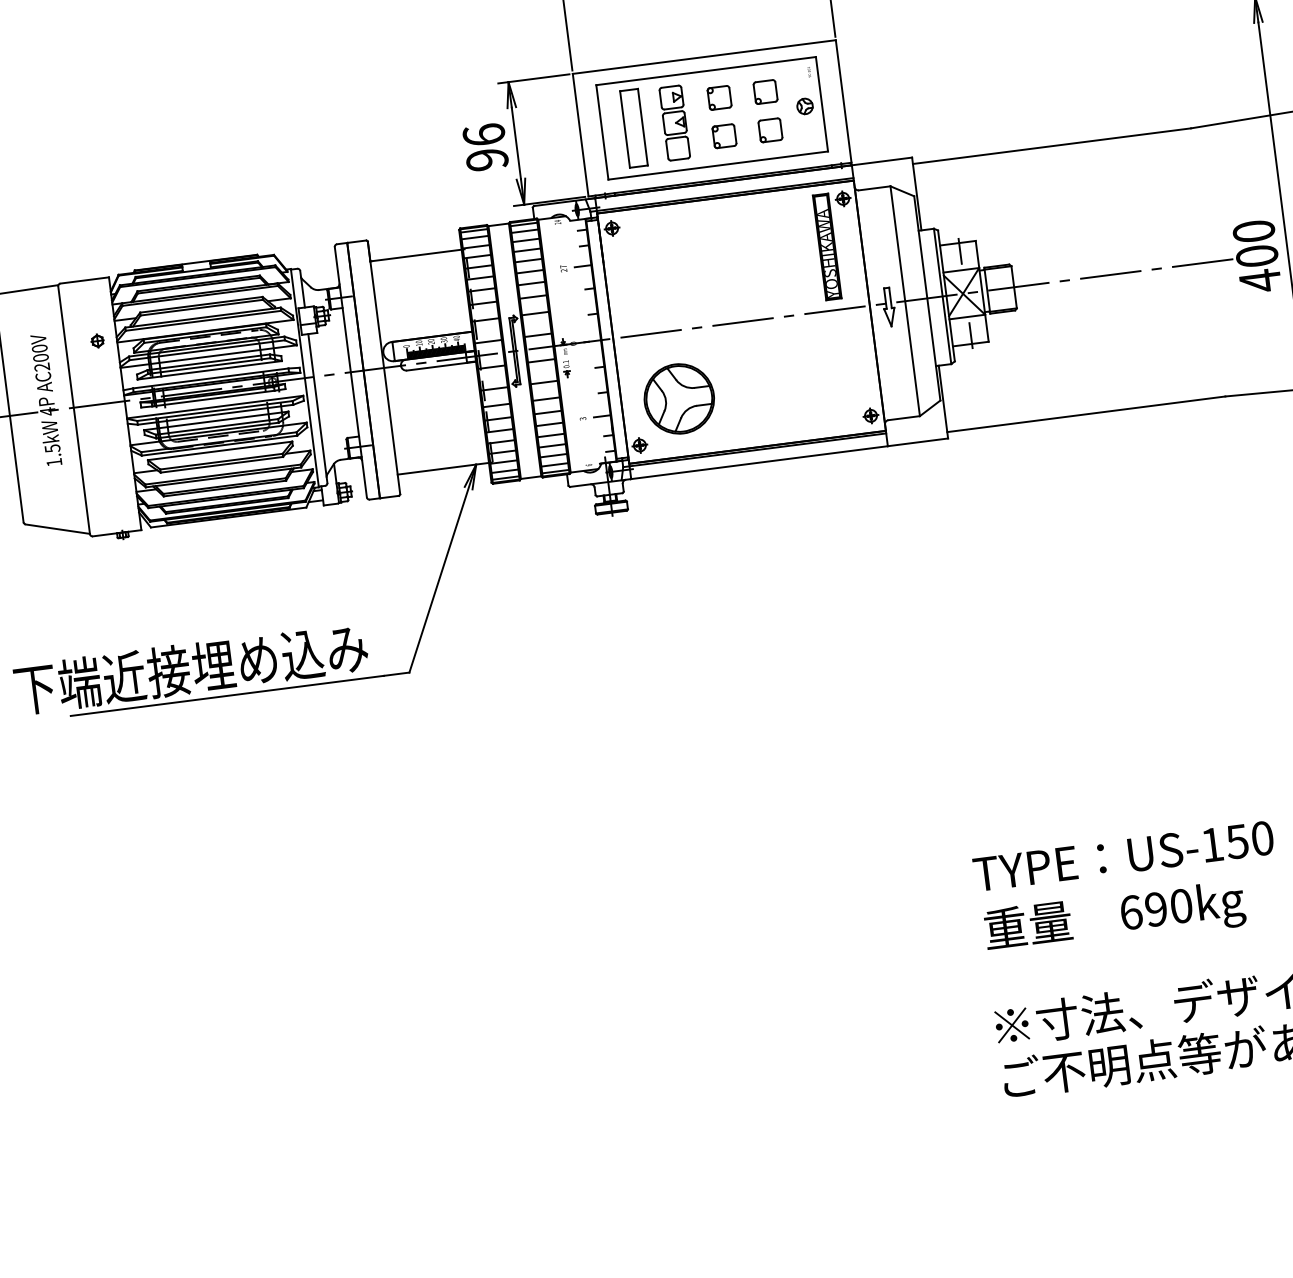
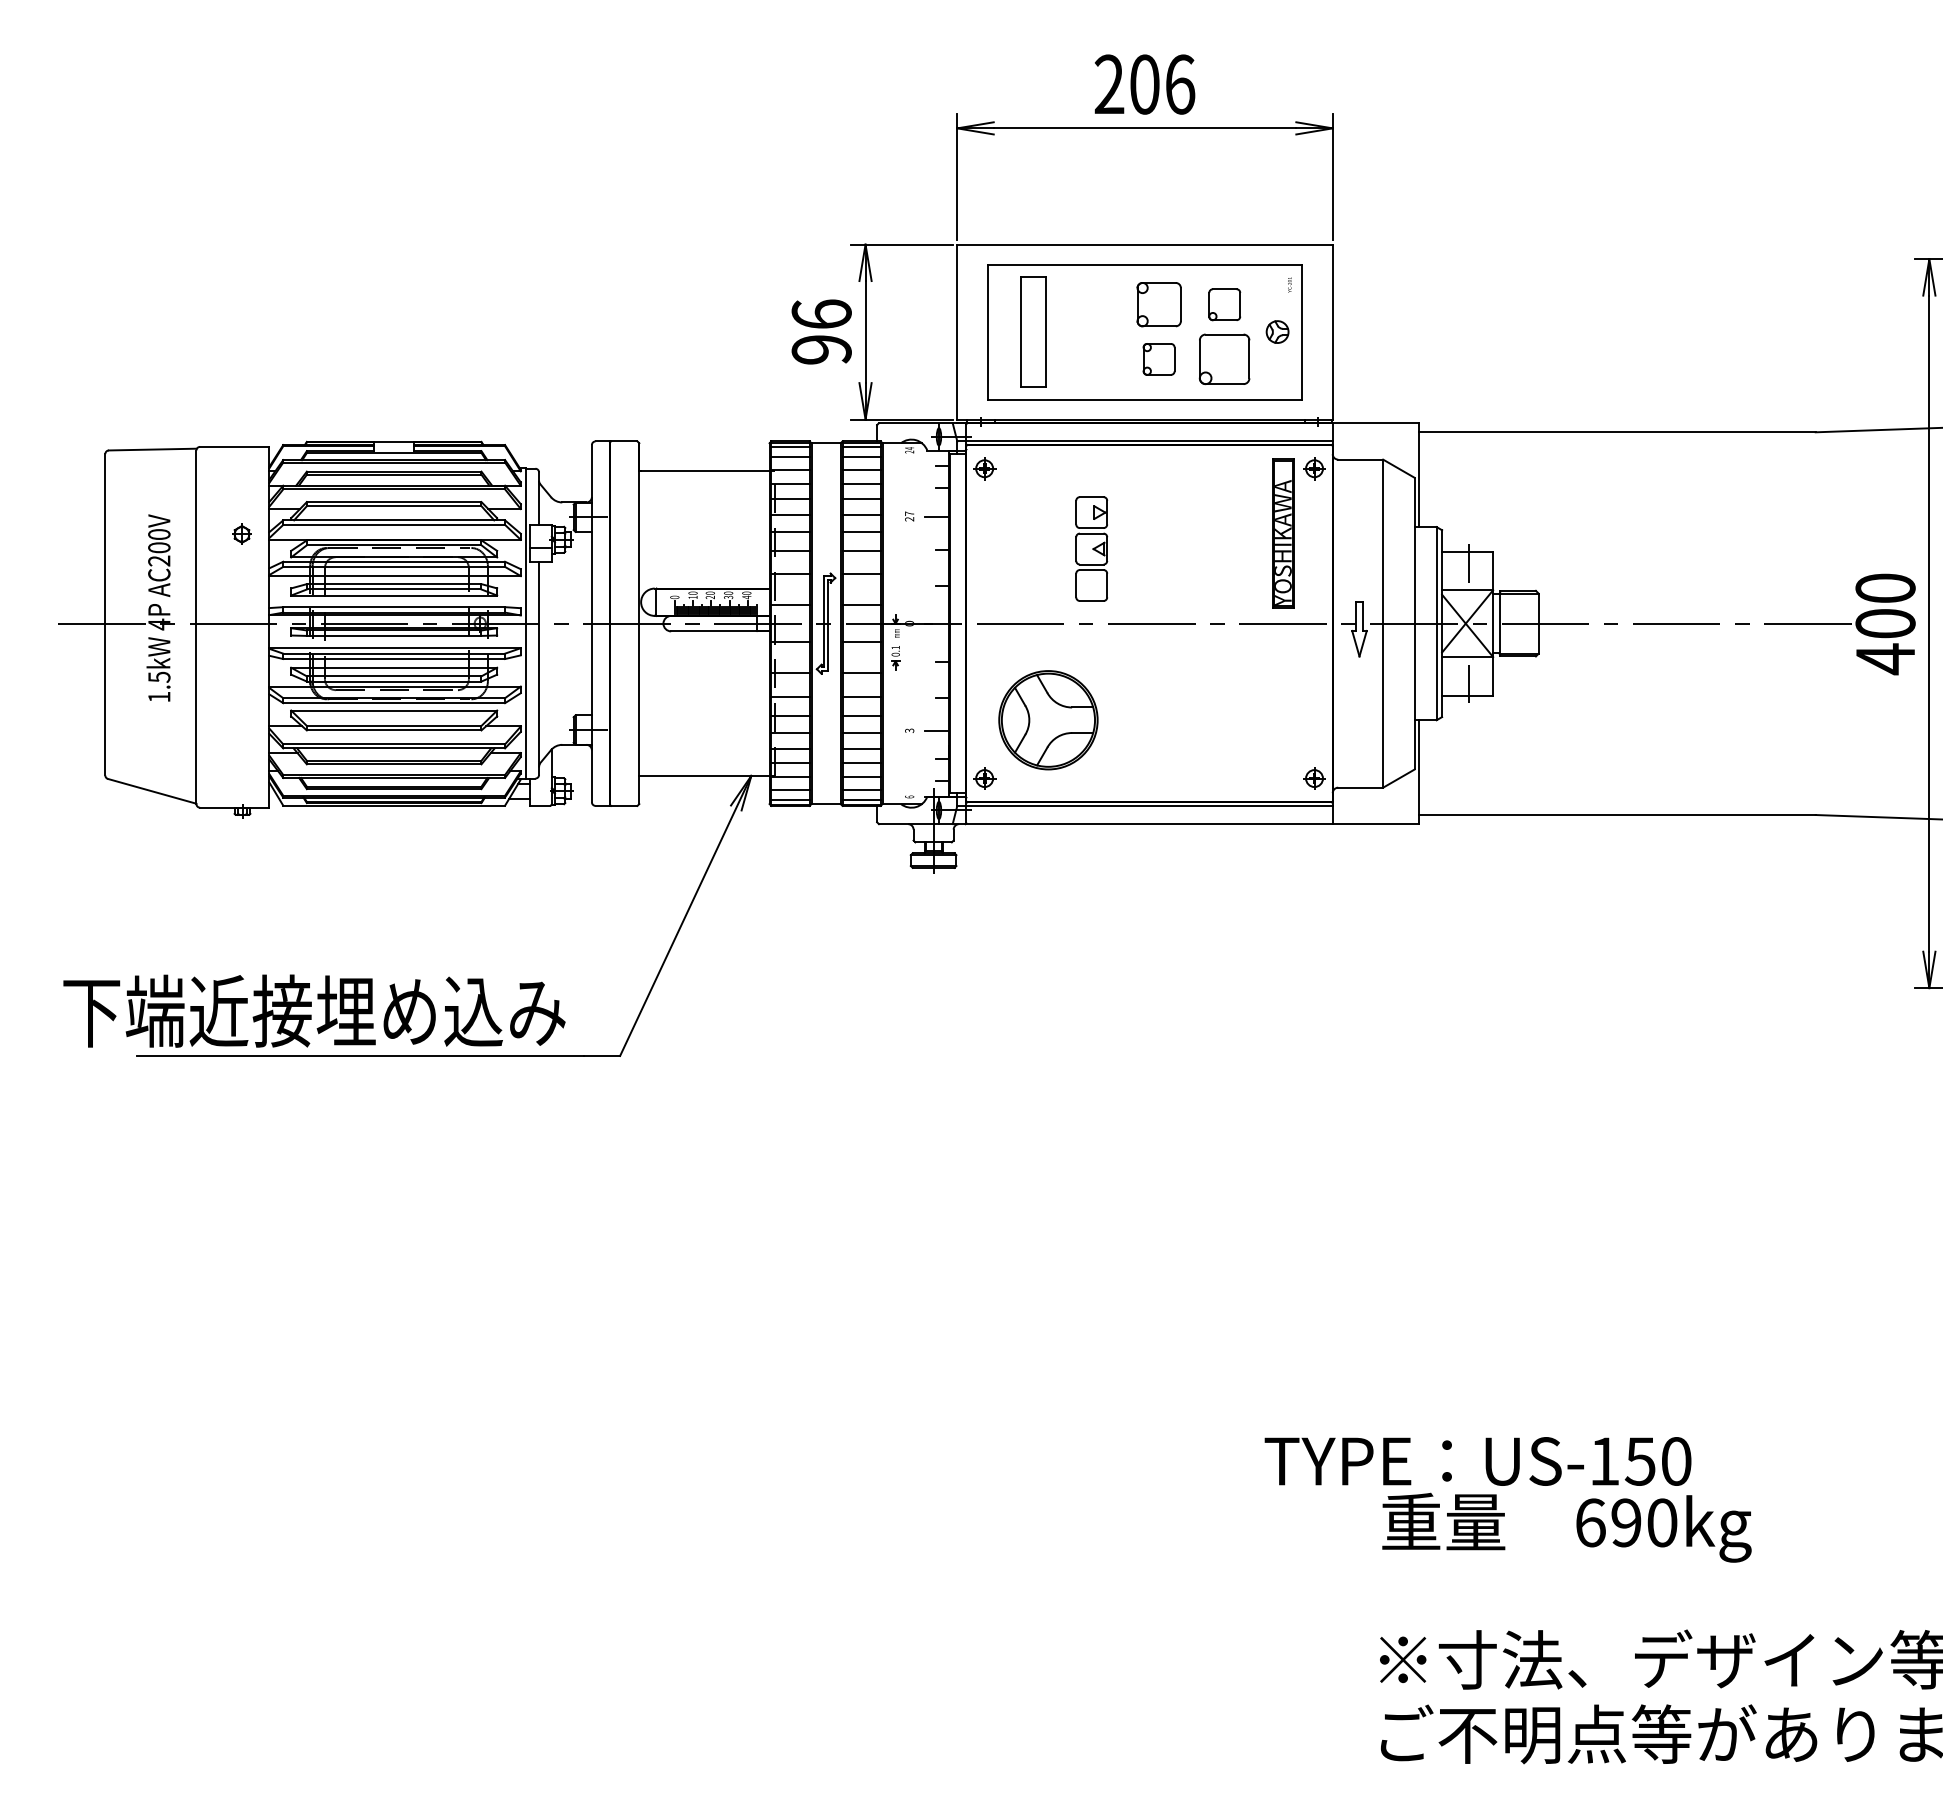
part: (719, 97) -> (1158, 304), size x1.4
part: (674, 122) -> (1091, 548), moved
part: (770, 130) -> (1224, 359), size x1.6
text: (1123, 856) -> (1477, 1461), moved

